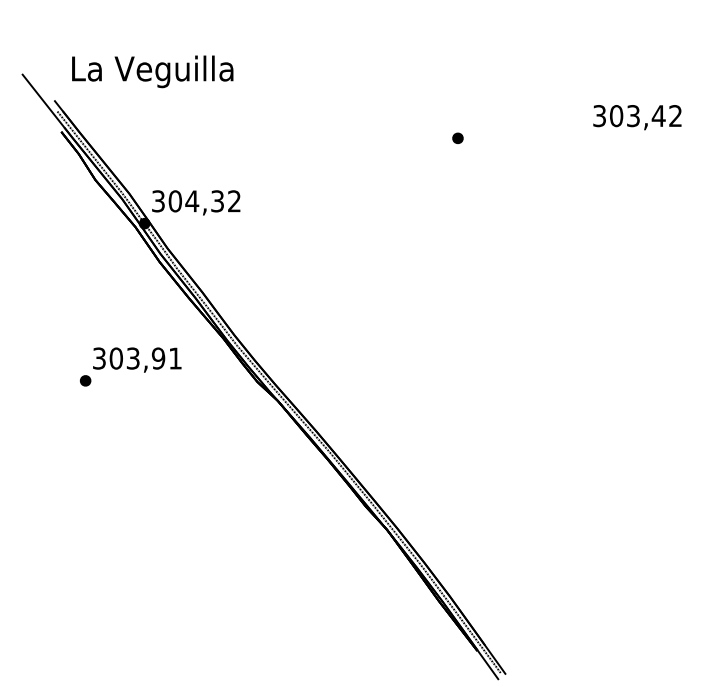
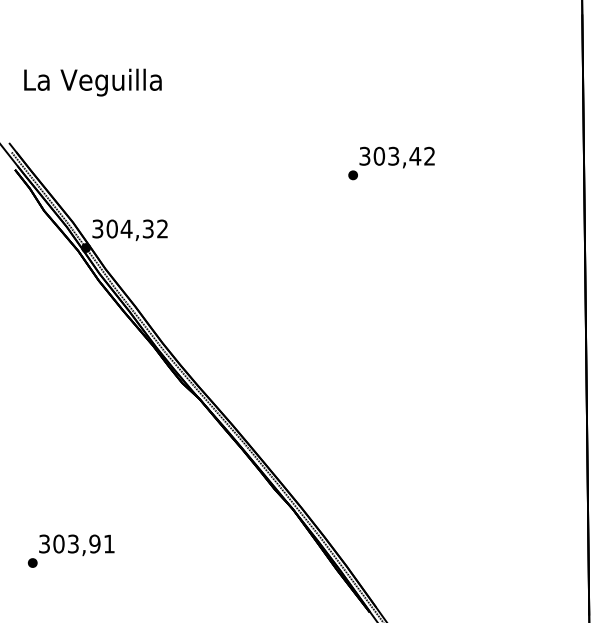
text: (152, 71) -> (92, 82), moved
text: (636, 117) -> (396, 157), moved
text: (131, 366) -> (71, 550), moved

